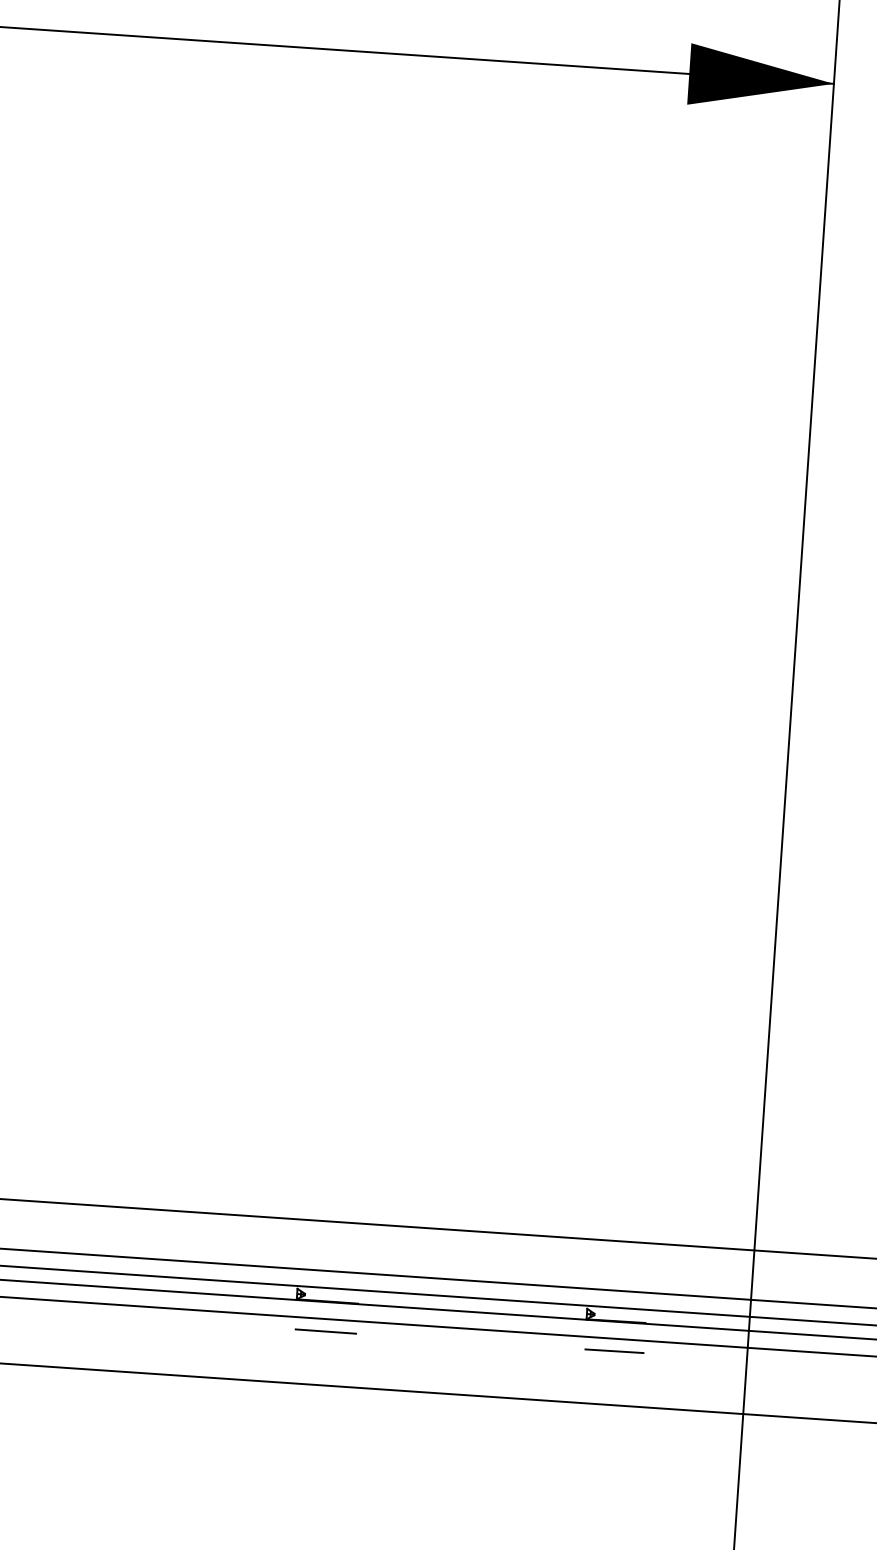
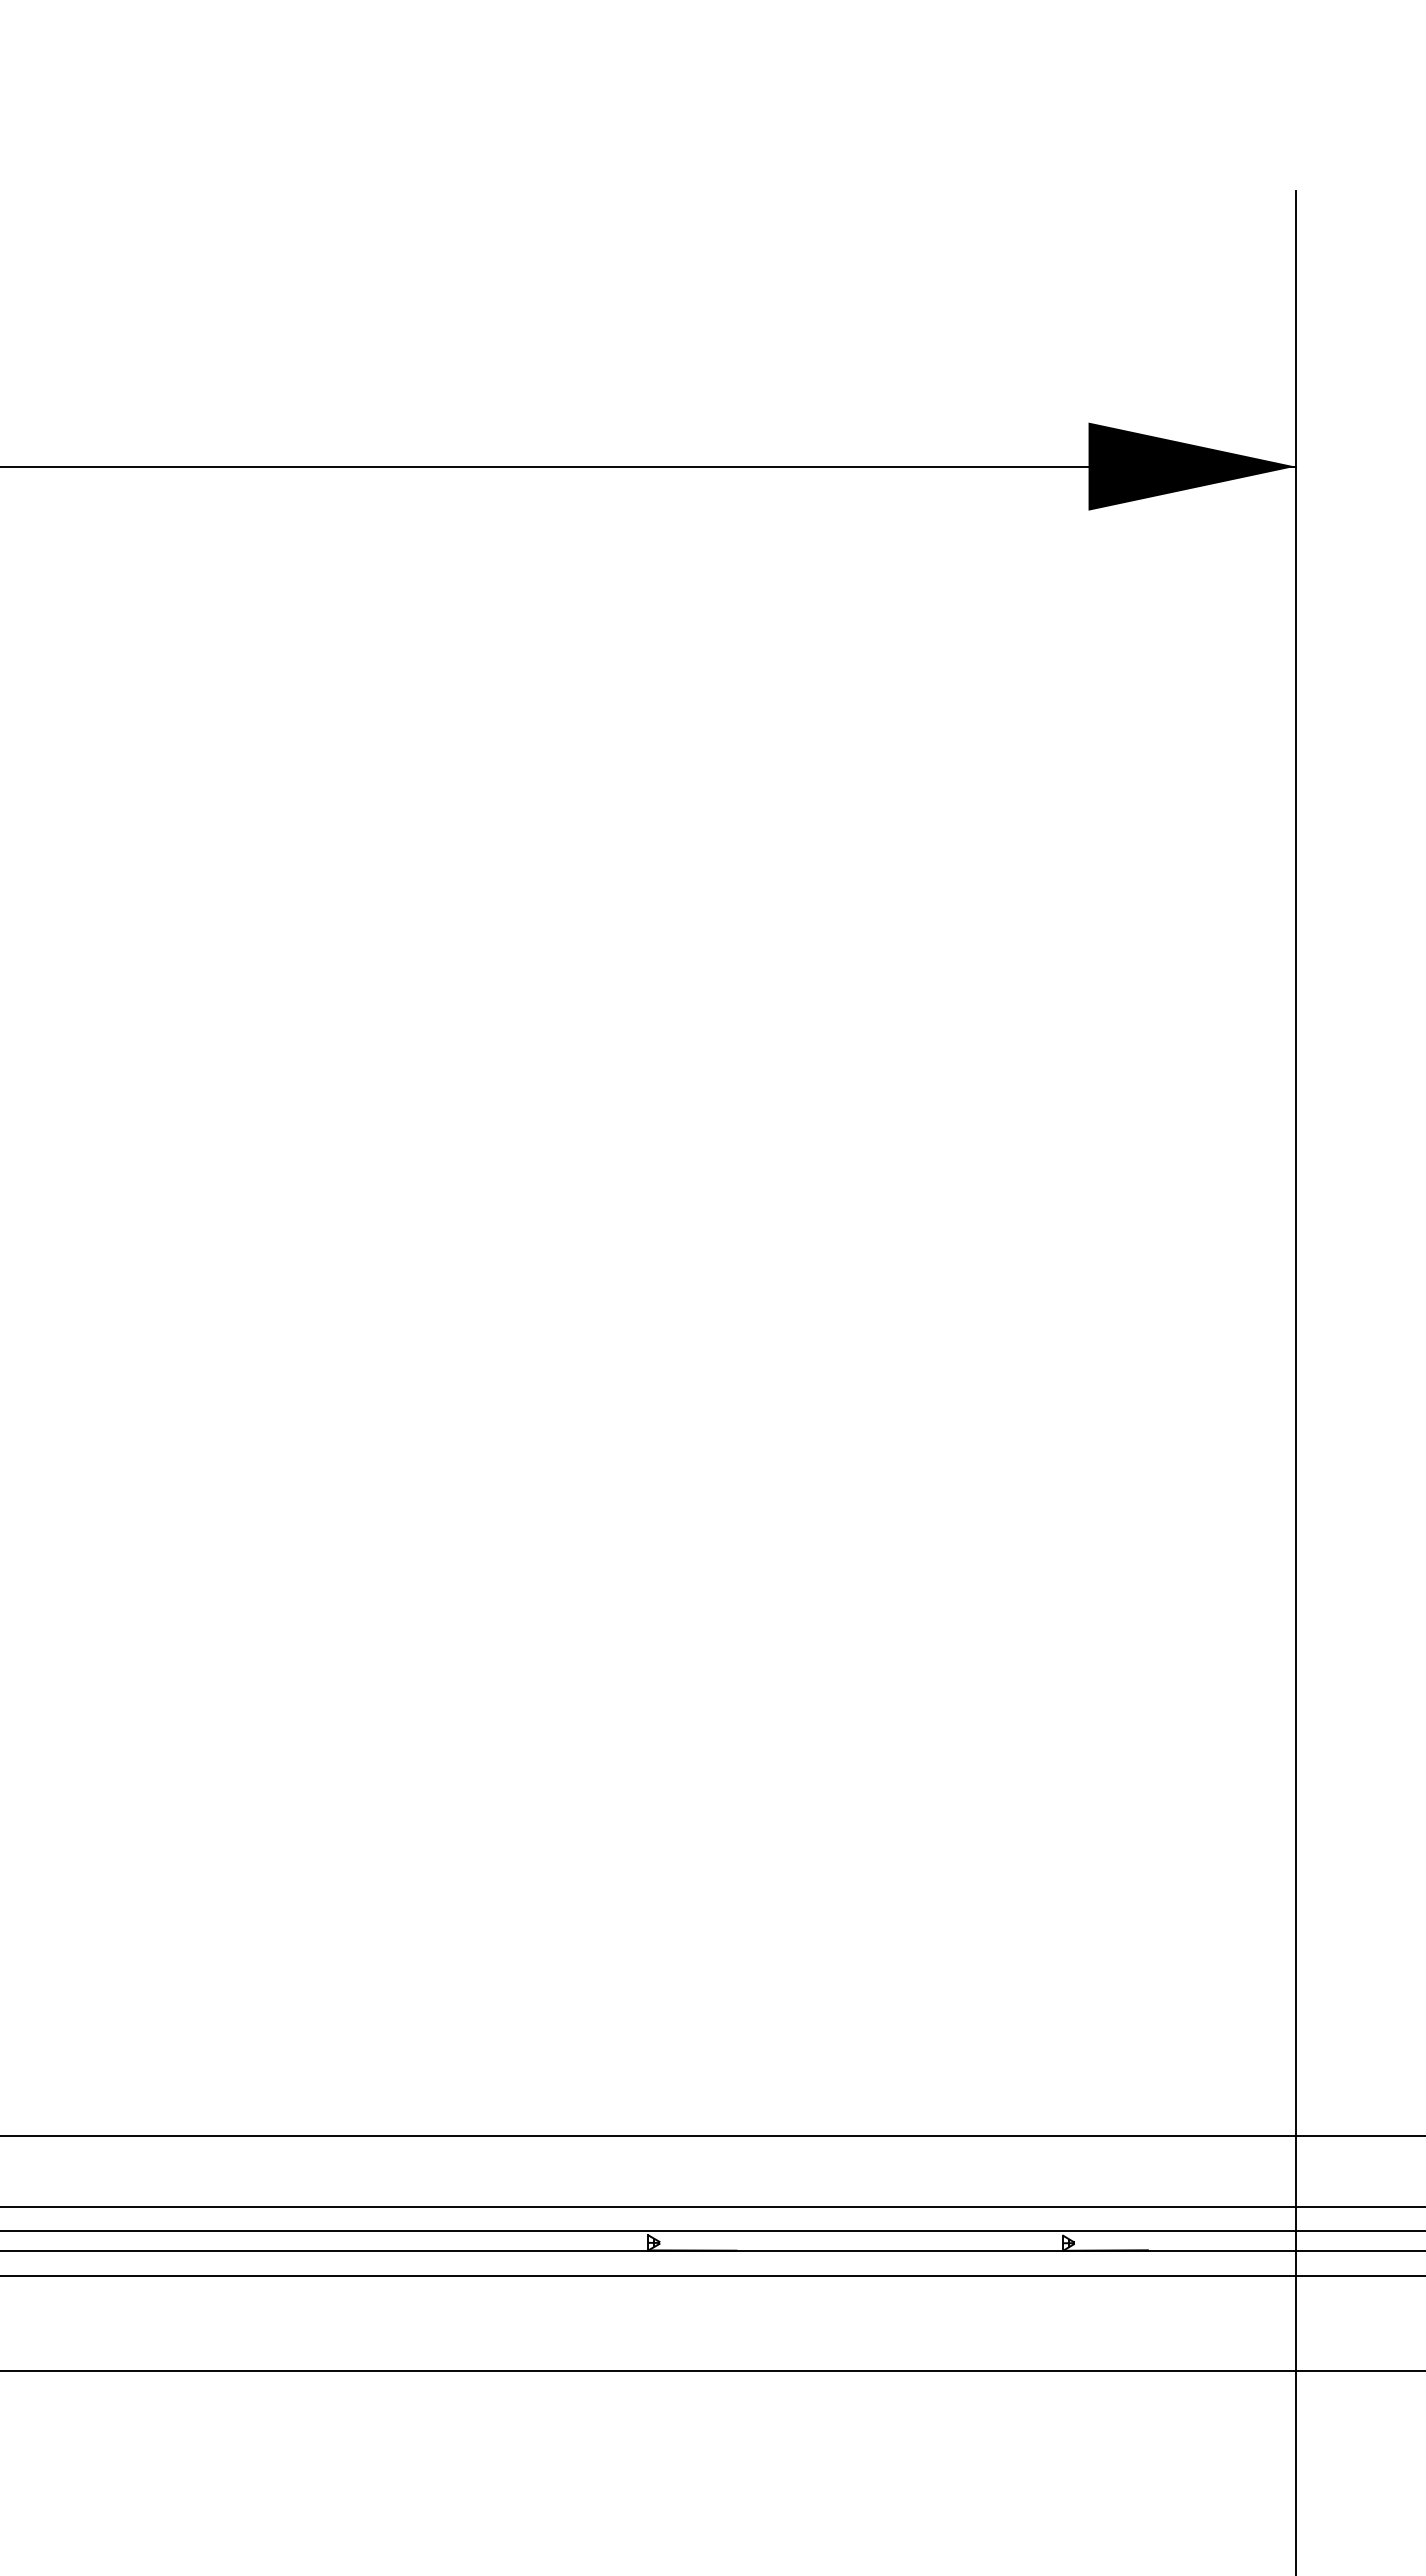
line: (325, 1331) -> (692, 2293), removed
line: (614, 1351) -> (1105, 2293), removed

